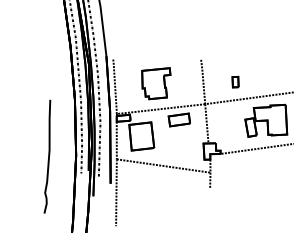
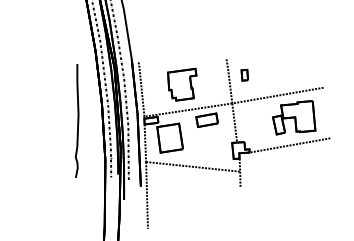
part: (235, 81) -> (244, 74), moved
curve: (48, 156) -> (77, 120), moved

